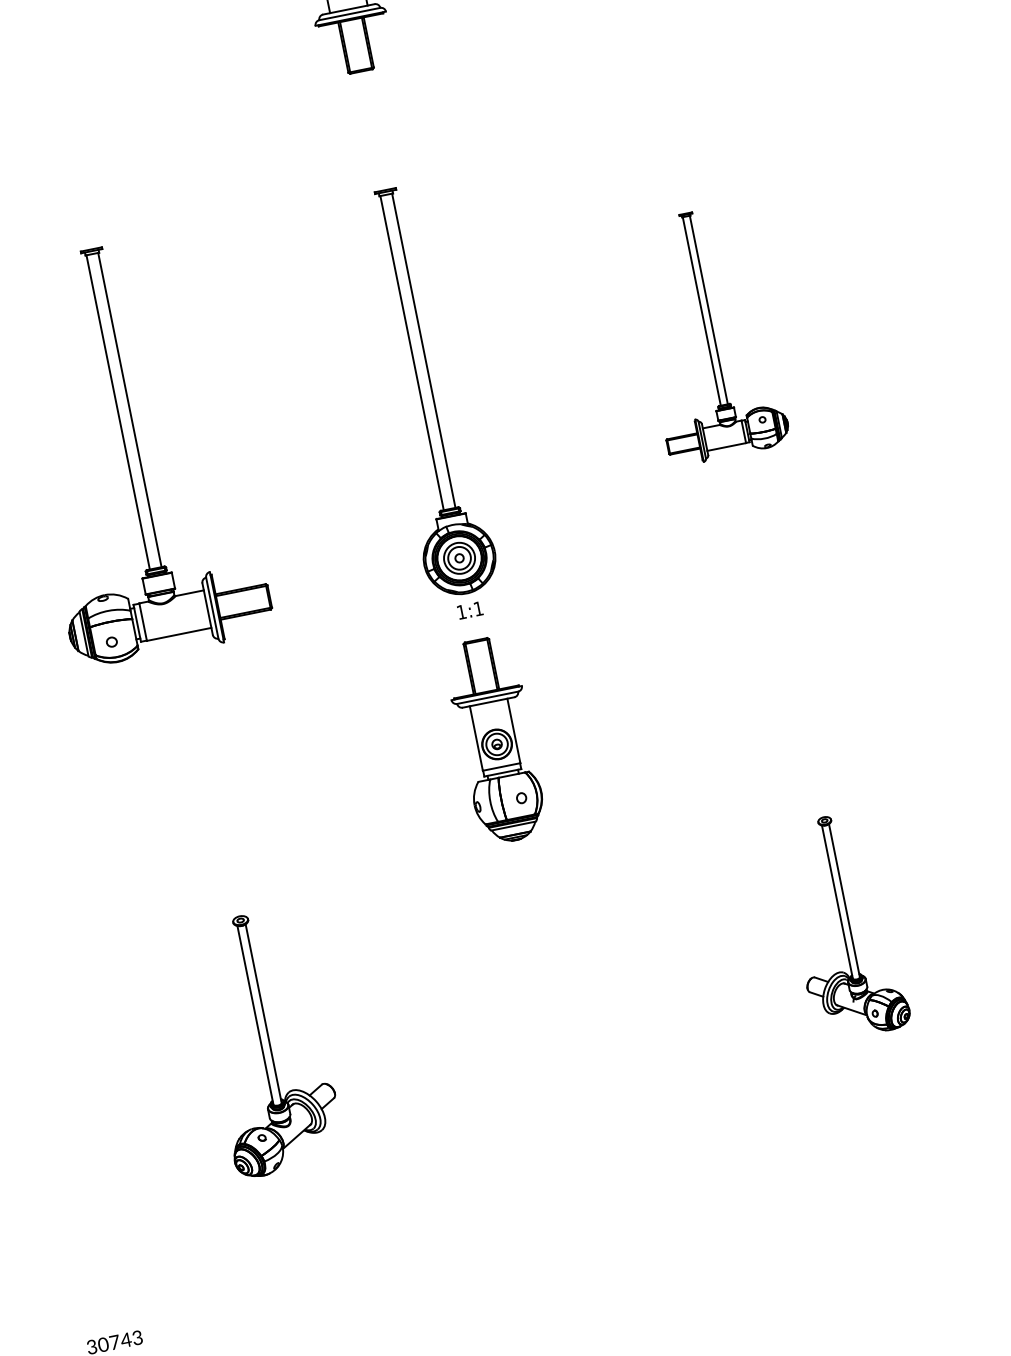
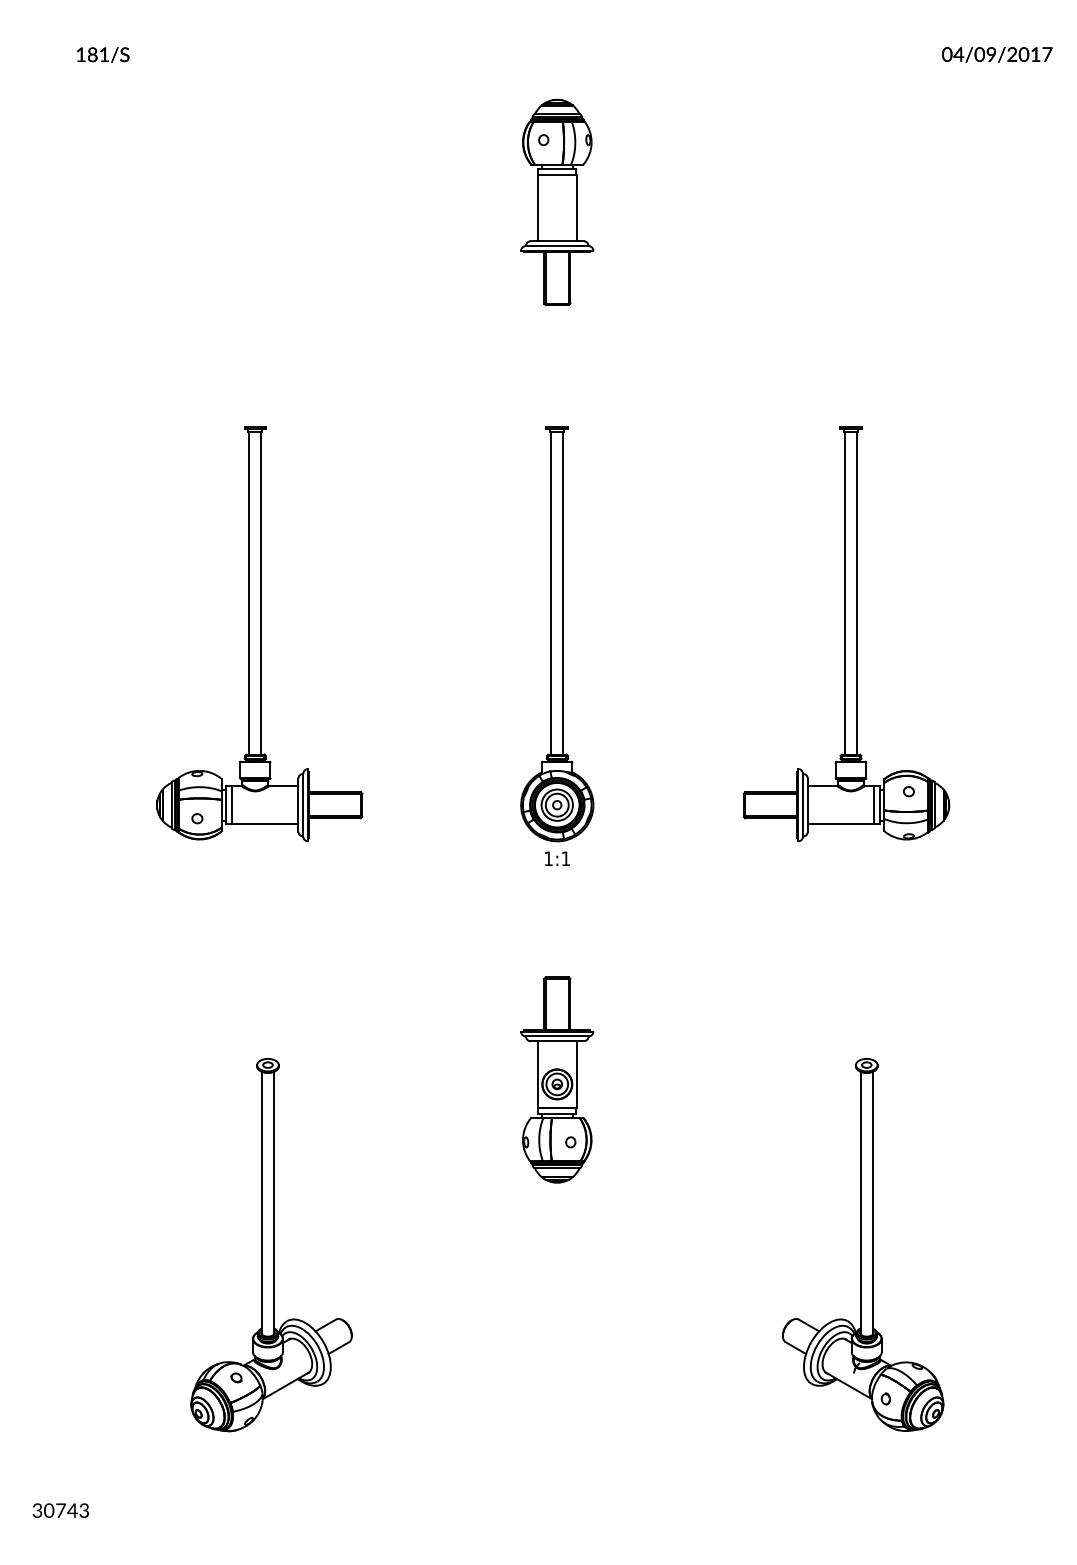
part: (707, 335) -> (846, 634), size x1.67
part: (496, 739) -> (557, 1079), moved
part: (843, 925) -> (863, 1244), size x1.67
part: (267, 1043) -> (271, 1245), size x1.43

